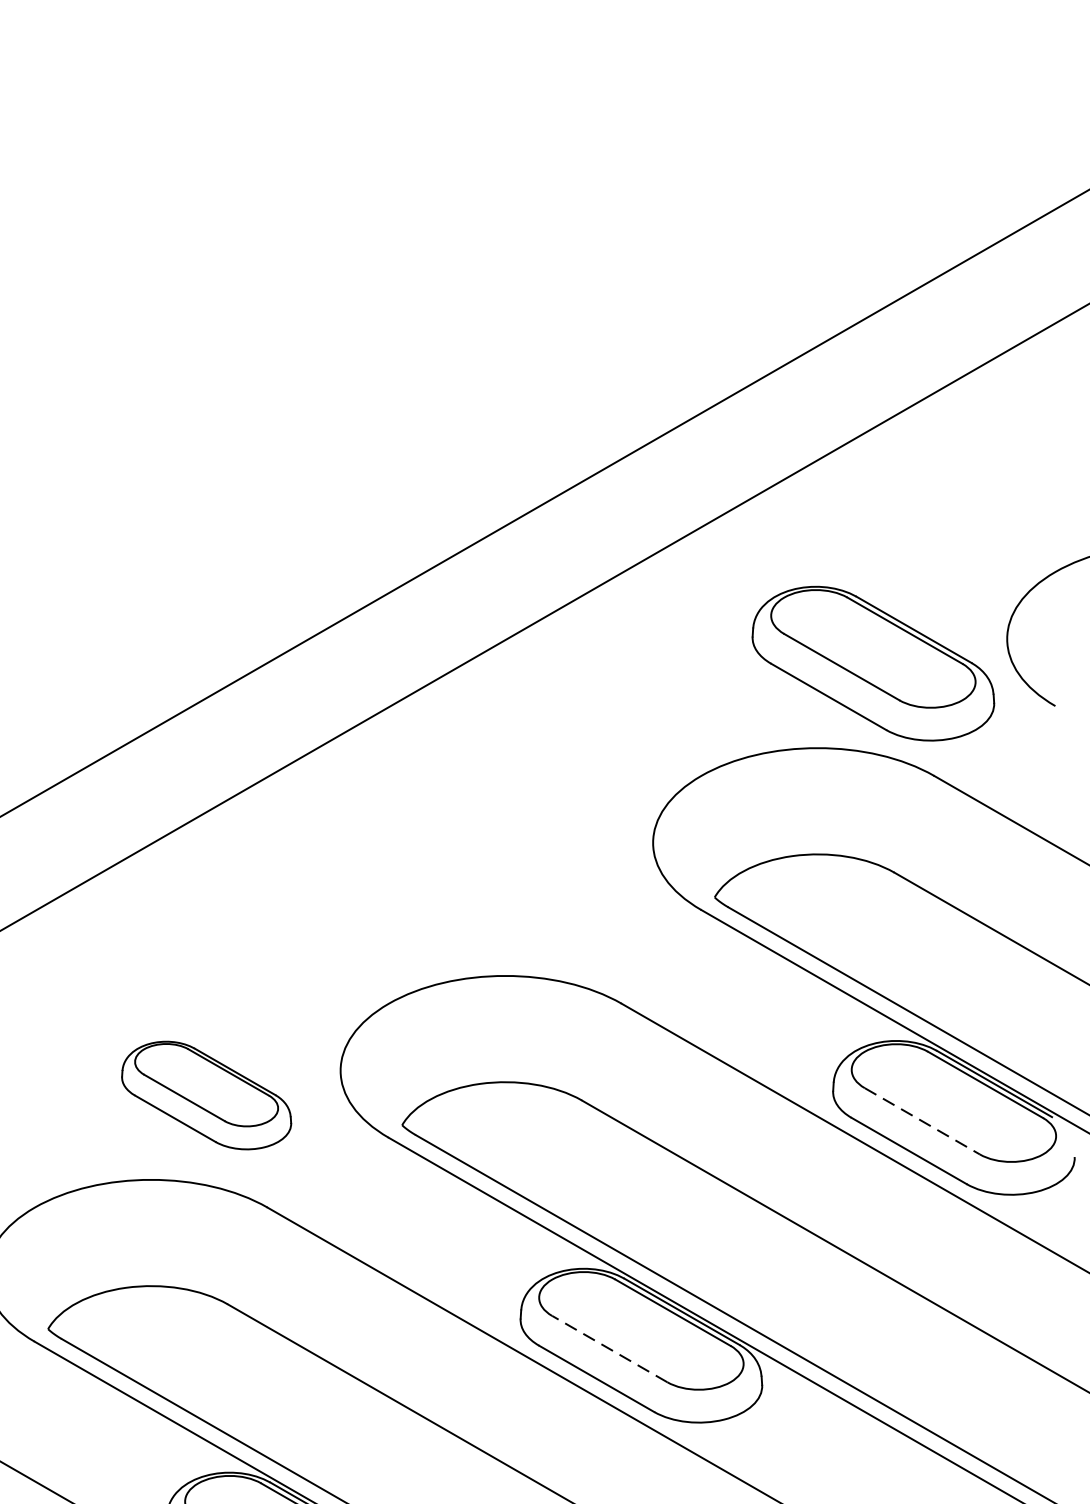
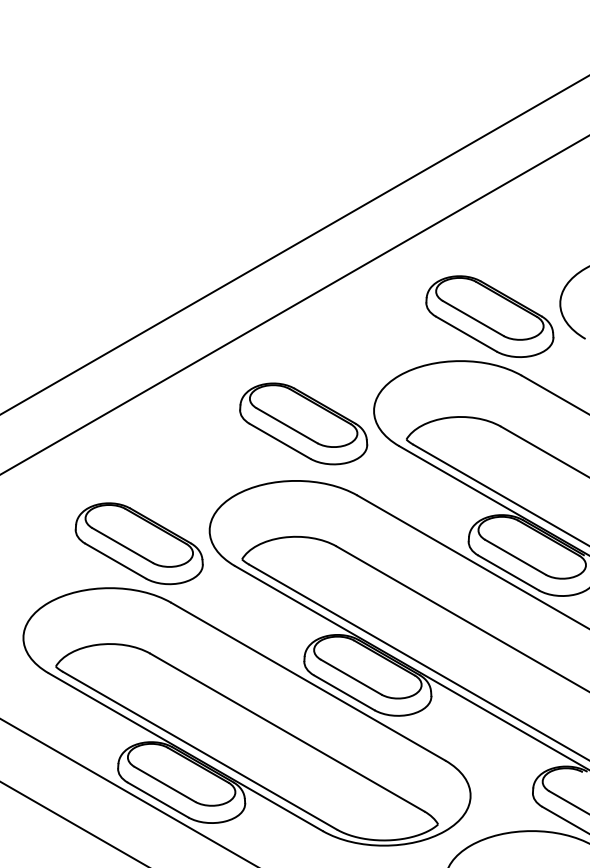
part: (519, 866) -> (303, 423), added
part: (205, 1094) -> (138, 543), size x1.43
line: (922, 1121) -> (515, 557), dashed -> solid
line: (610, 1349) -> (351, 677), dashed -> solid

